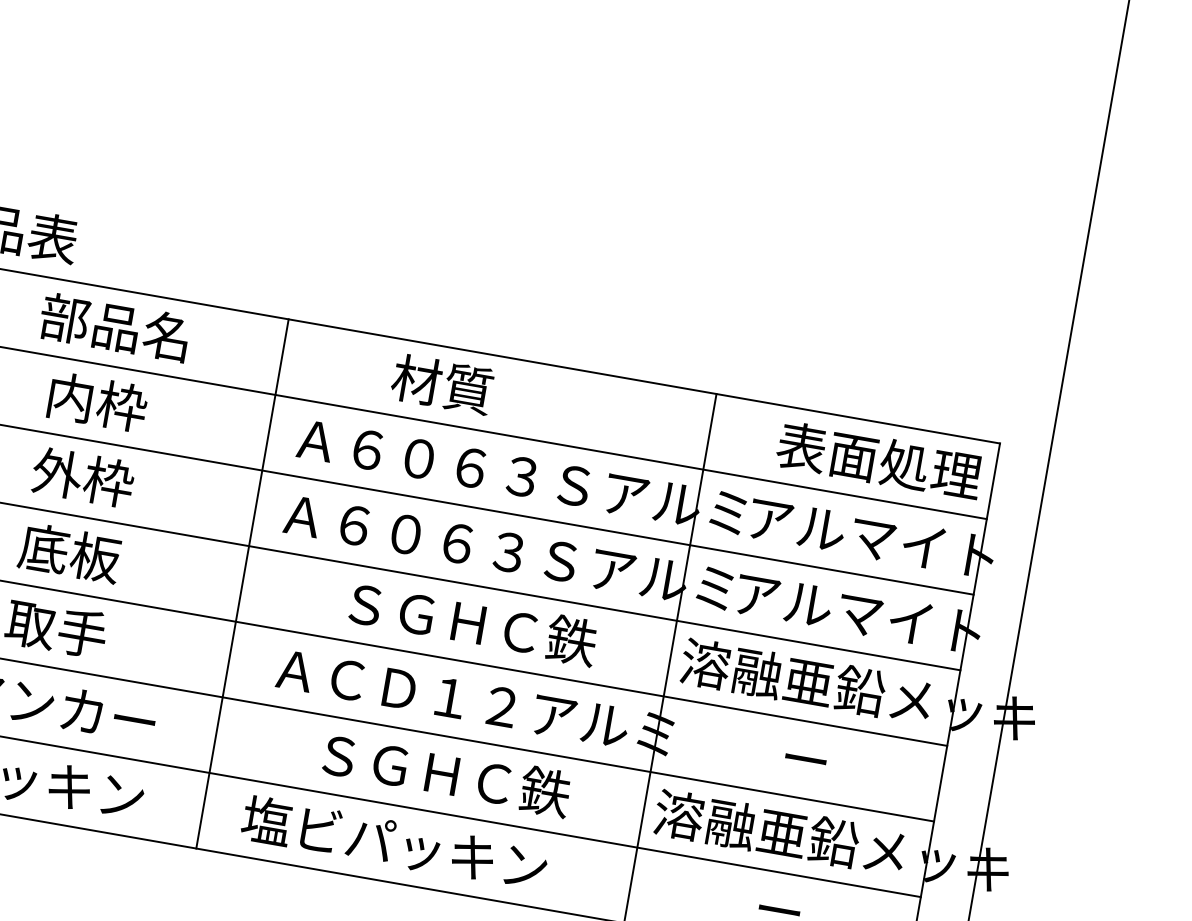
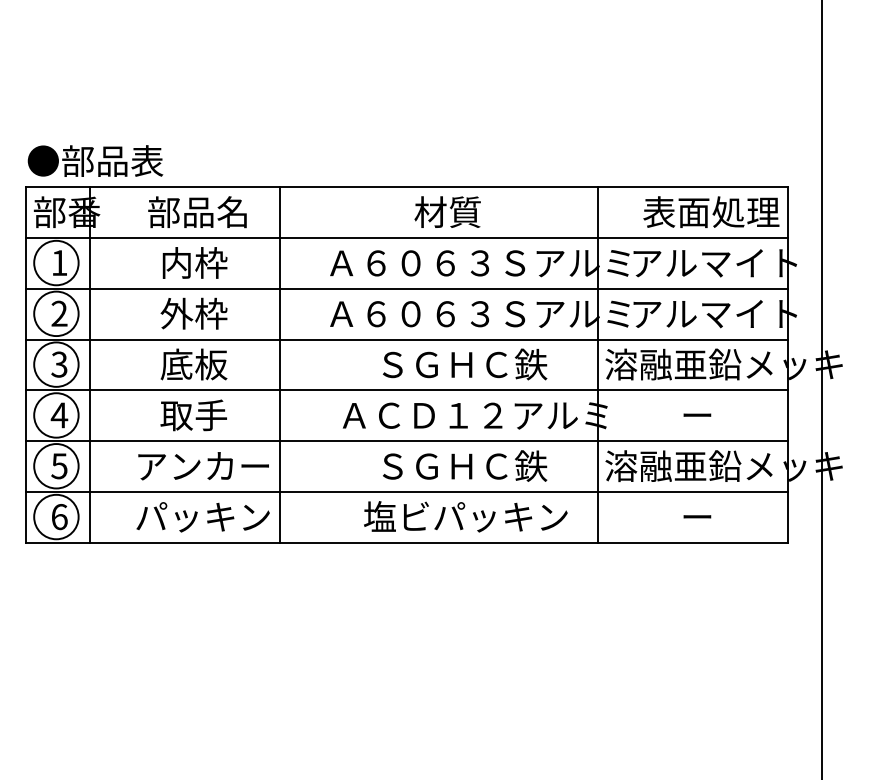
text: (442, 383) -> (447, 211), moved
line: (243, 583) -> (280, 364), moved
text: (394, 842) -> (465, 516), moved

